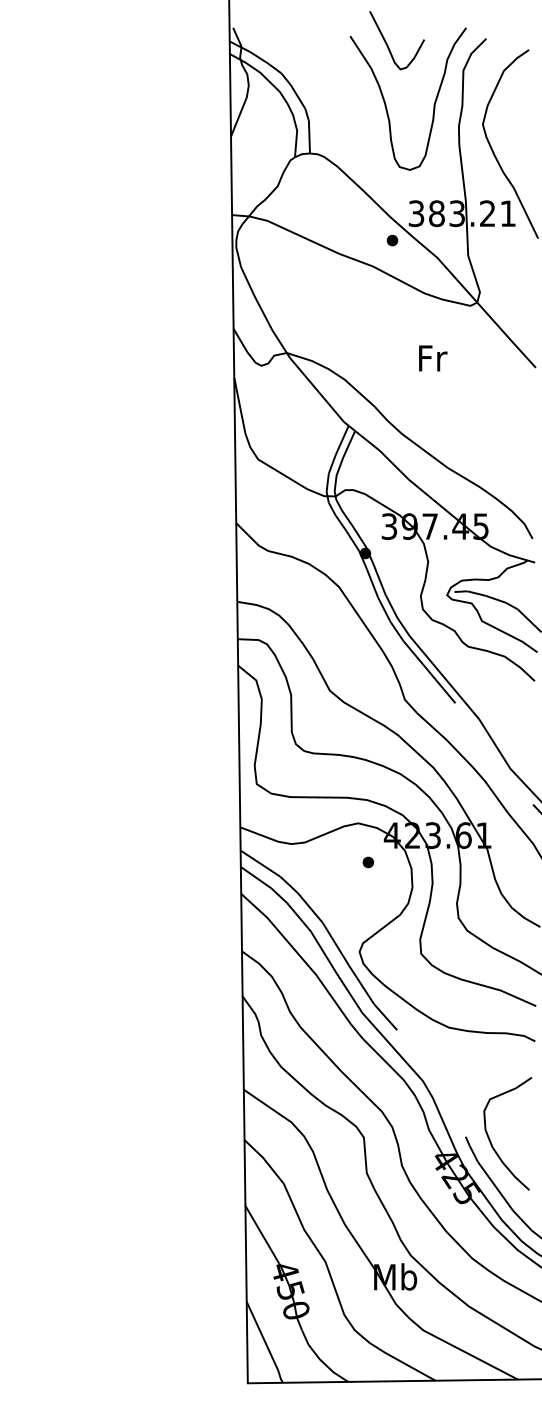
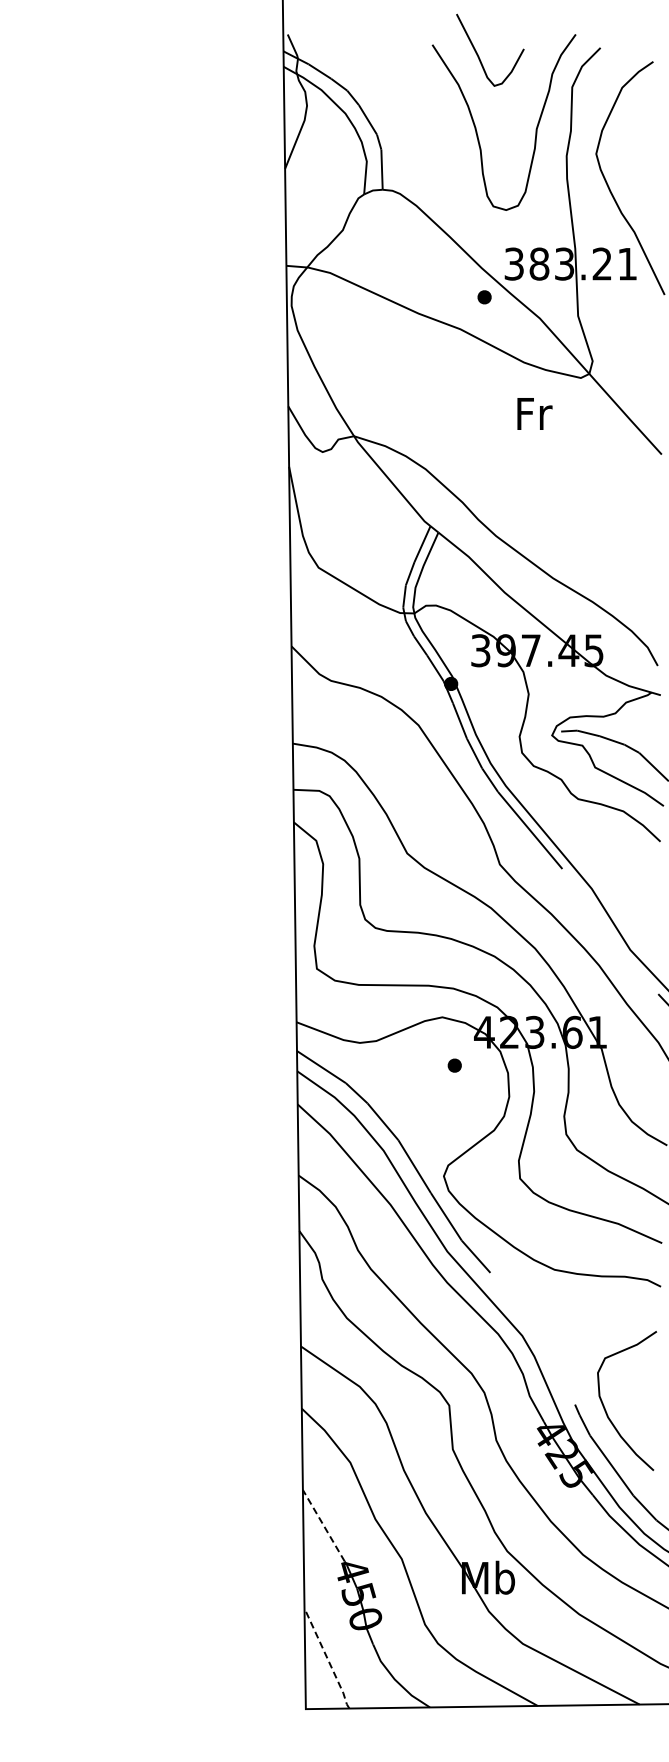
text: (432, 358) -> (534, 413), moved
line: (262, 1234) -> (323, 1525), solid -> dashed
line: (265, 1342) -> (327, 1658), solid -> dashed

